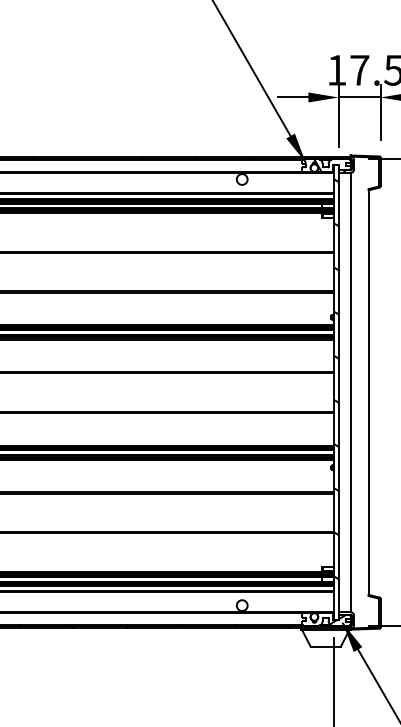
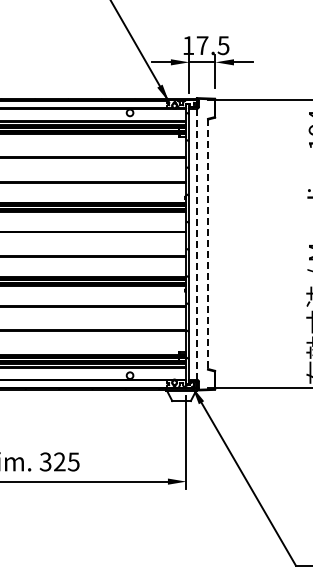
line: (349, 391) -> (196, 243), solid -> dashed
line: (369, 392) -> (208, 244), solid -> dashed

